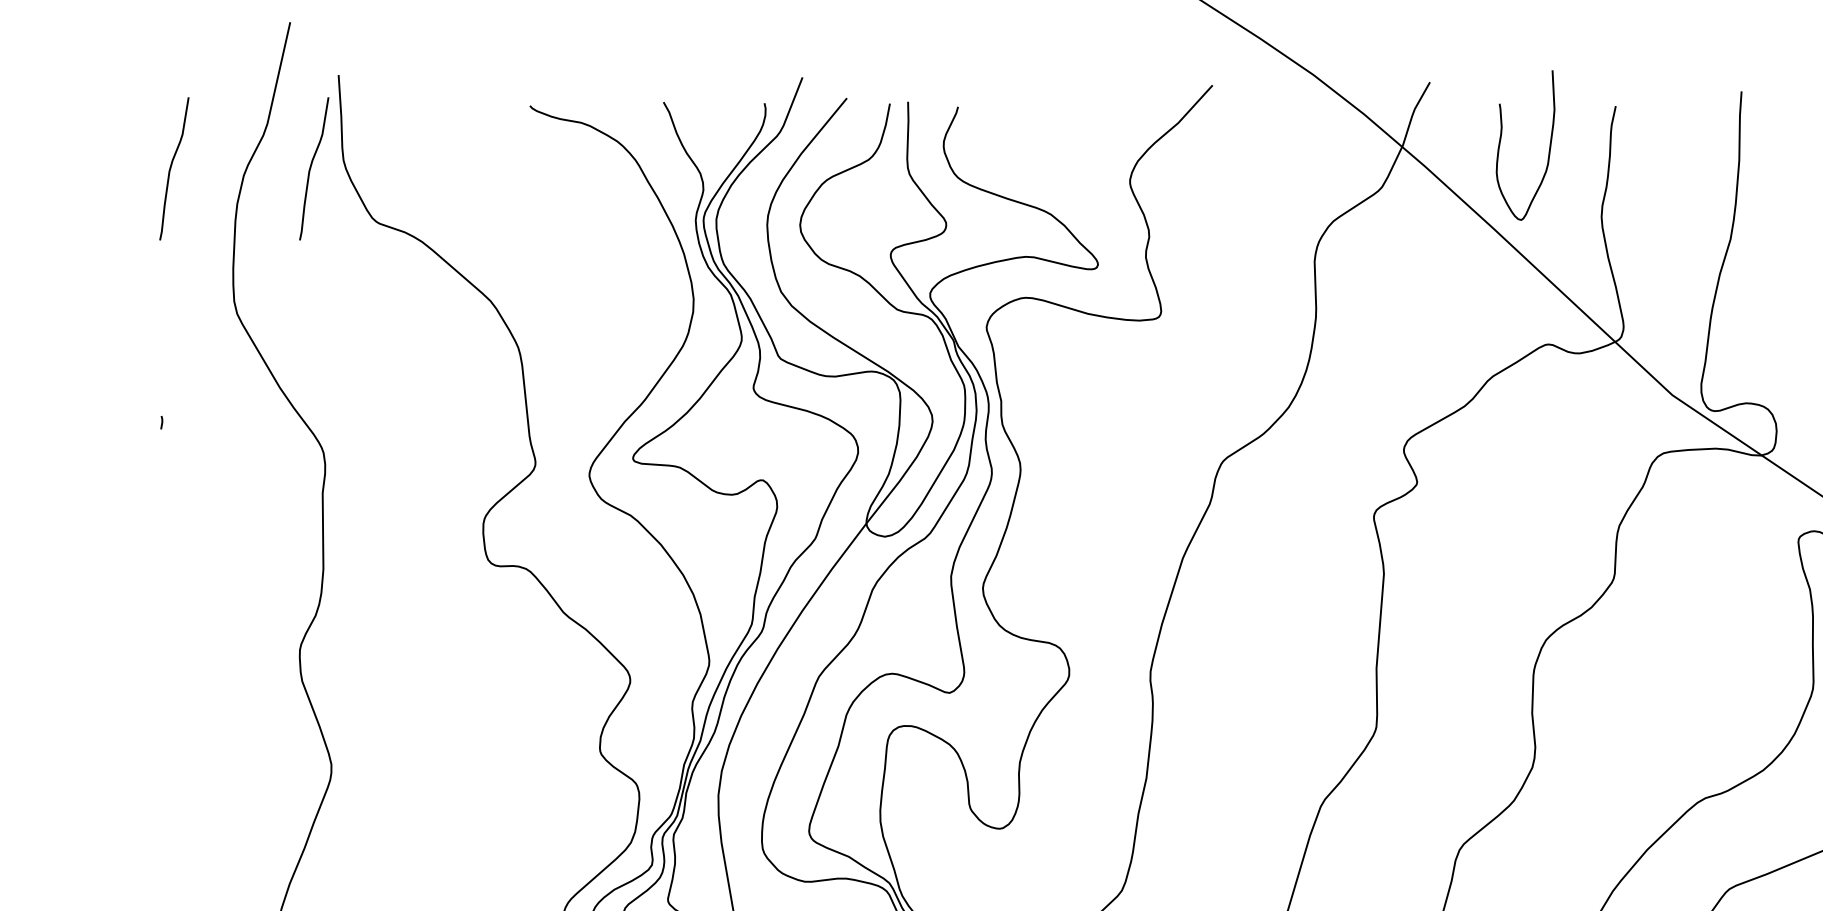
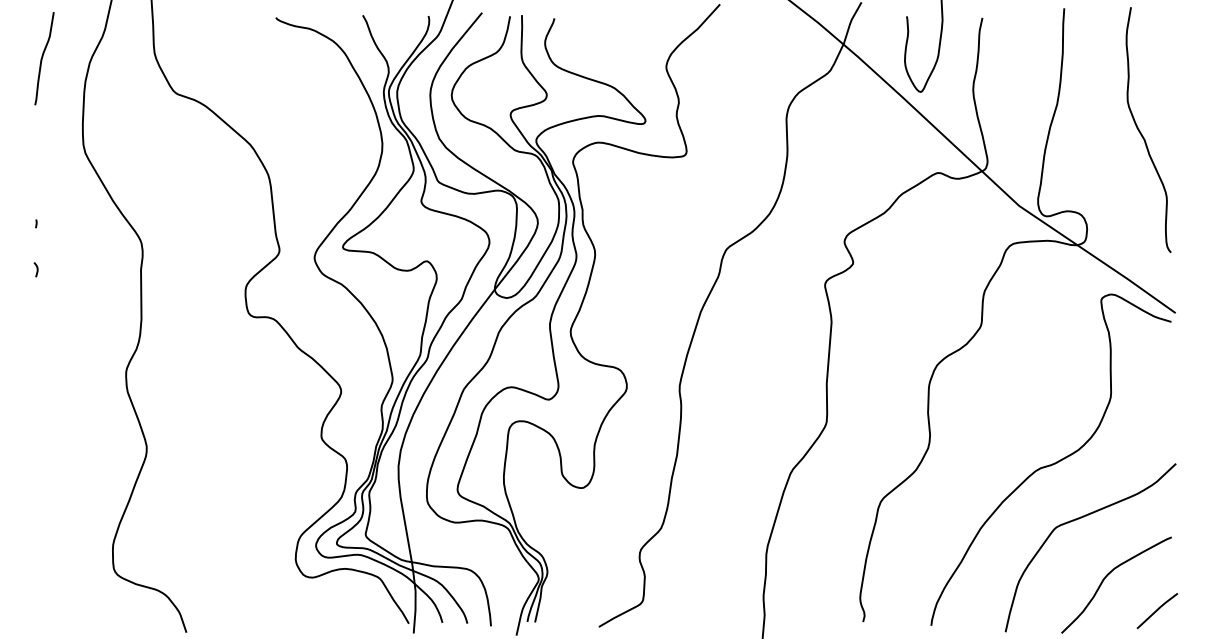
curve: (312, 166) -> (134, 57), removed
curve: (162, 492) -> (36, 269), added

